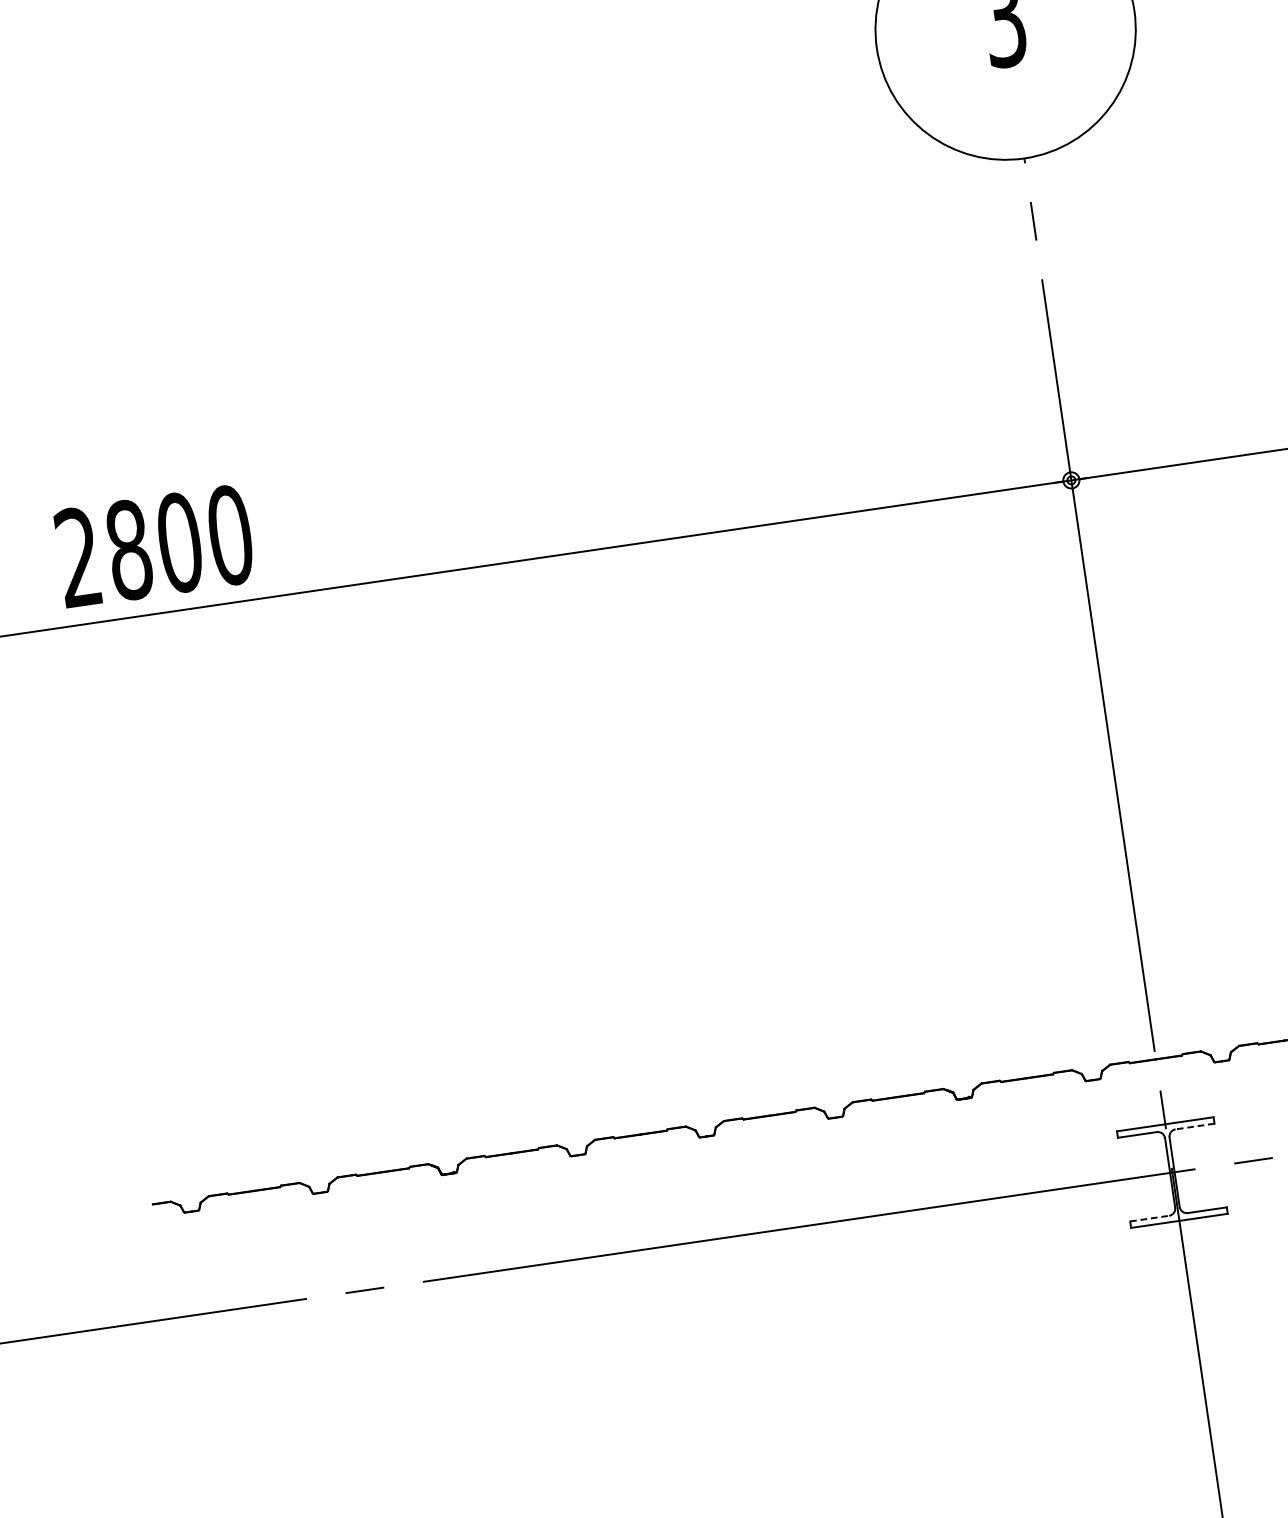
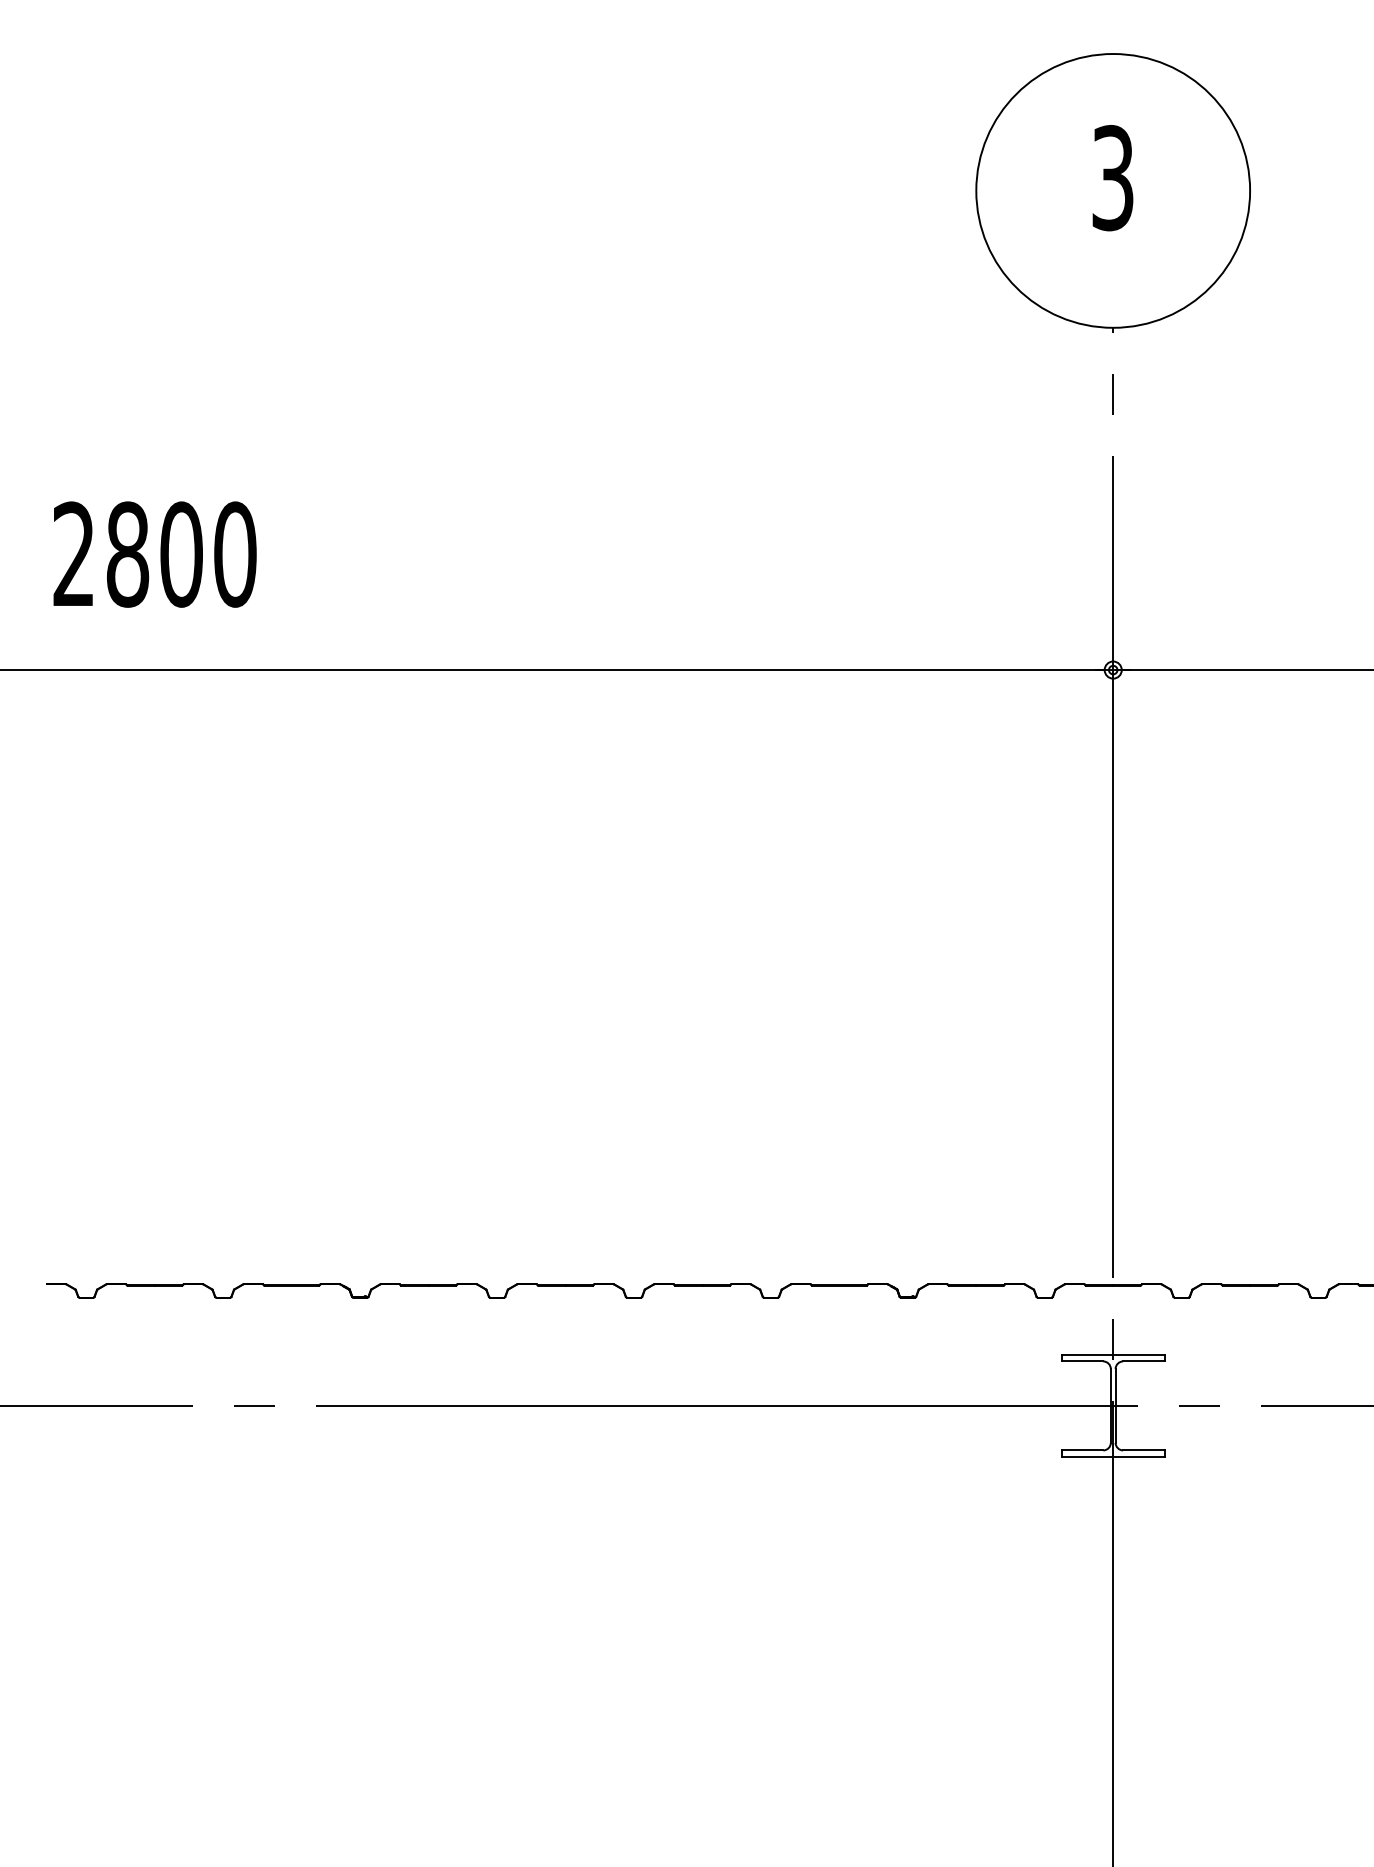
text: (154, 546) -> (154, 554), moved
line: (1194, 1126) -> (1143, 1361), dashed -> solid
line: (1149, 1218) -> (1082, 1450), dashed -> solid

